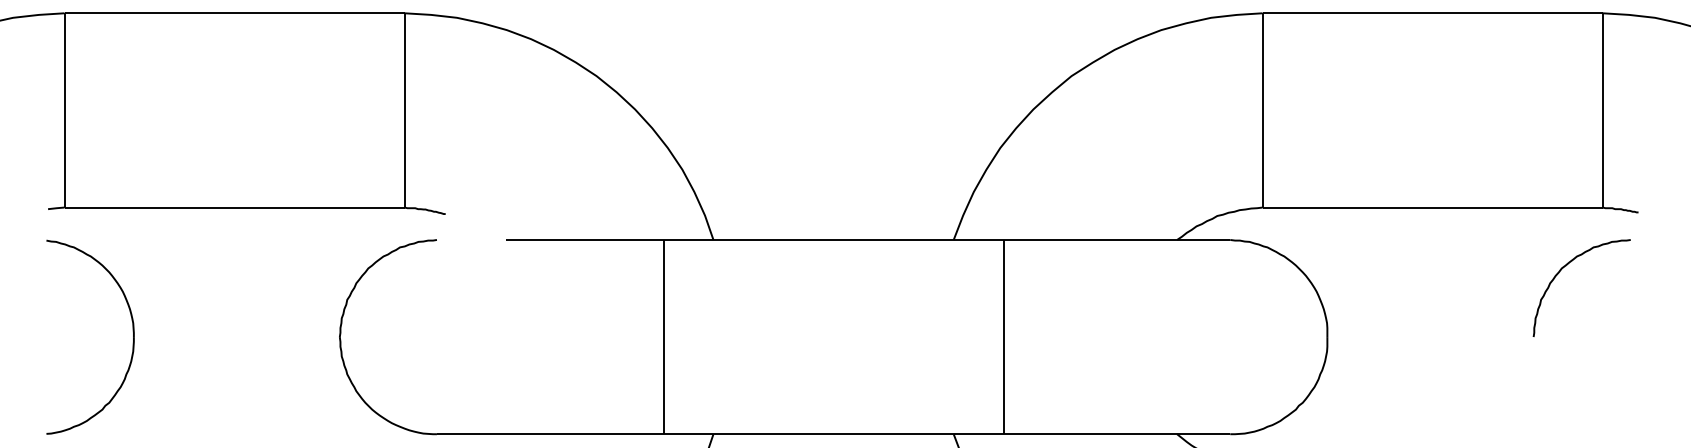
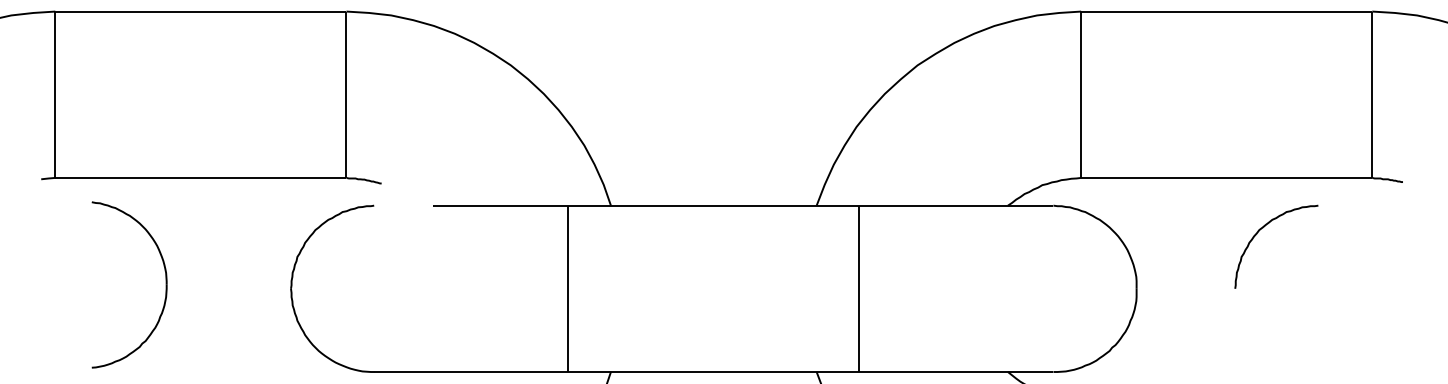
curve: (1566, 266) -> (1263, 228), moved
part: (132, 336) -> (165, 284), moved

